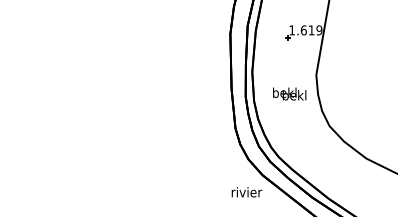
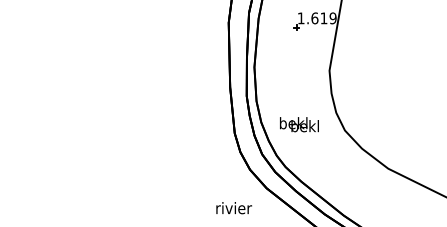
text: (289, 93) -> (299, 124), moved
text: (246, 192) -> (233, 208), moved

